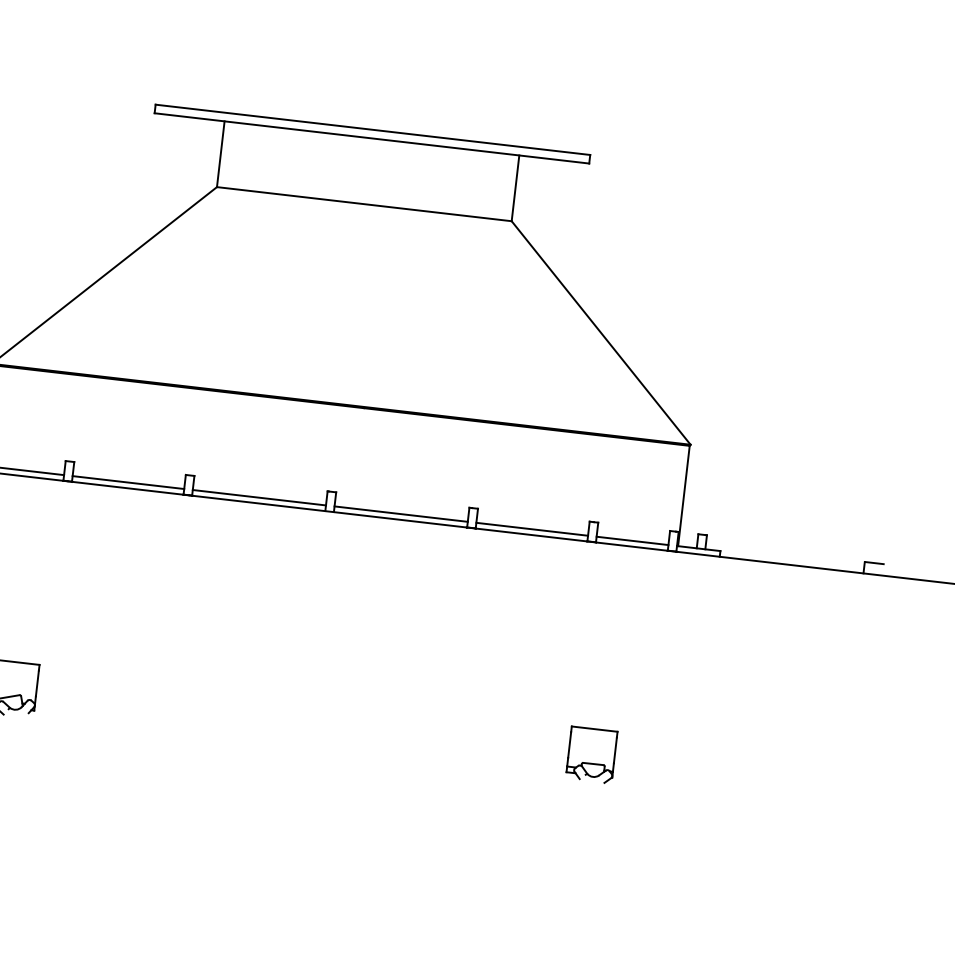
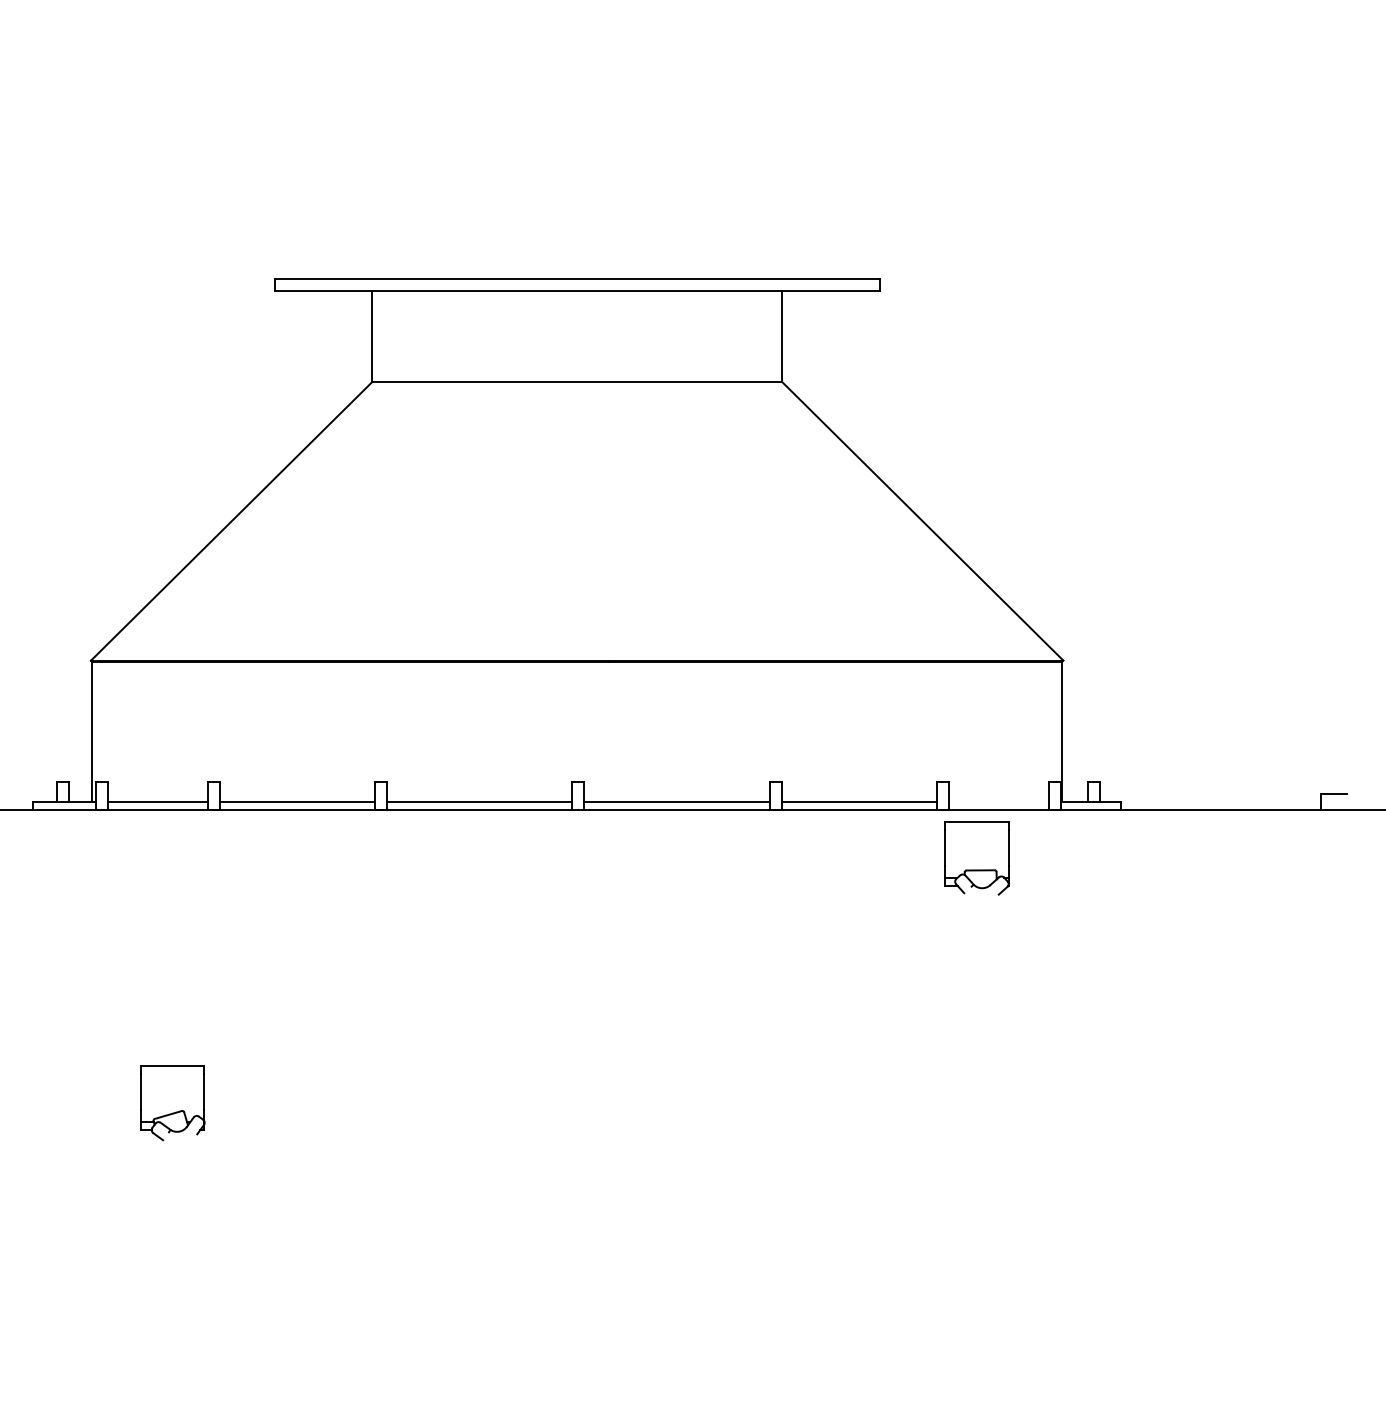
line: (632, 540) -> (998, 801), removed
part: (591, 755) -> (976, 858), moved

